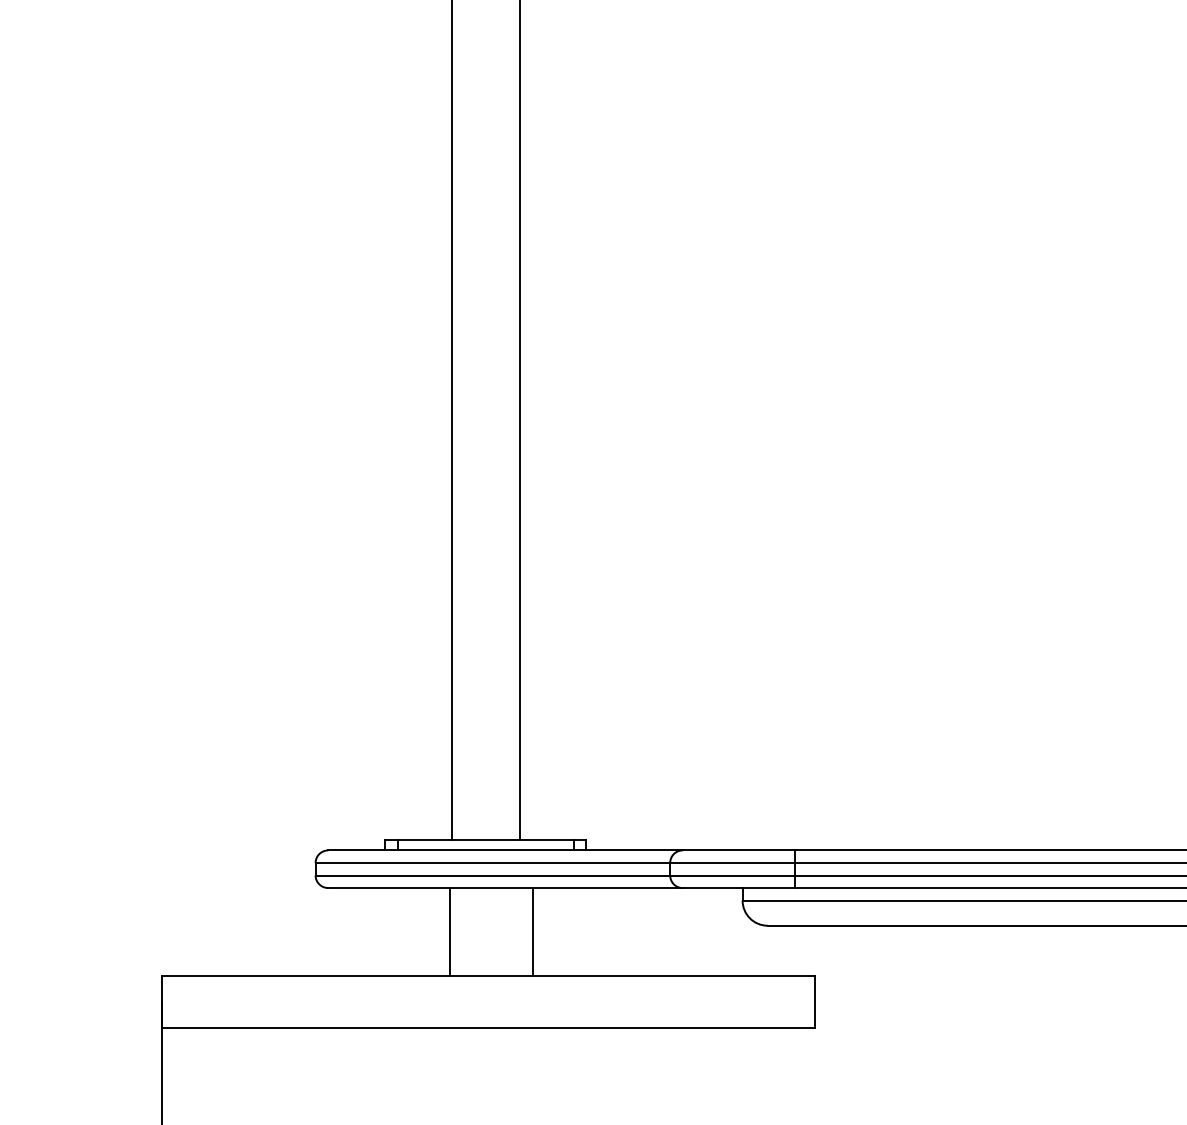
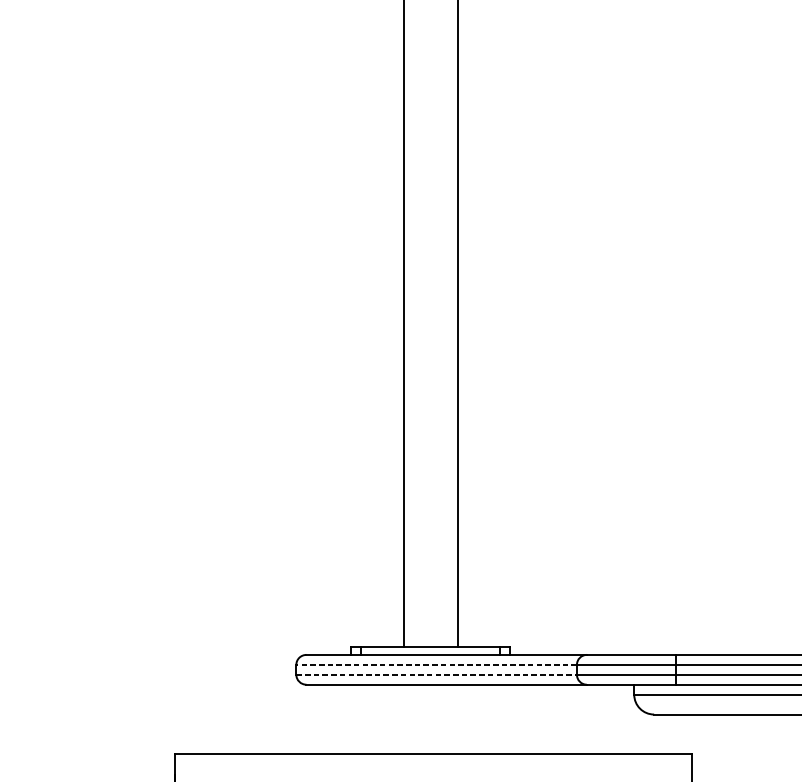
line: (492, 862) -> (436, 664), solid -> dashed
line: (493, 875) -> (437, 674), solid -> dashed
line: (450, 931) -> (403, 719), removed
line: (533, 931) -> (468, 719), removed

